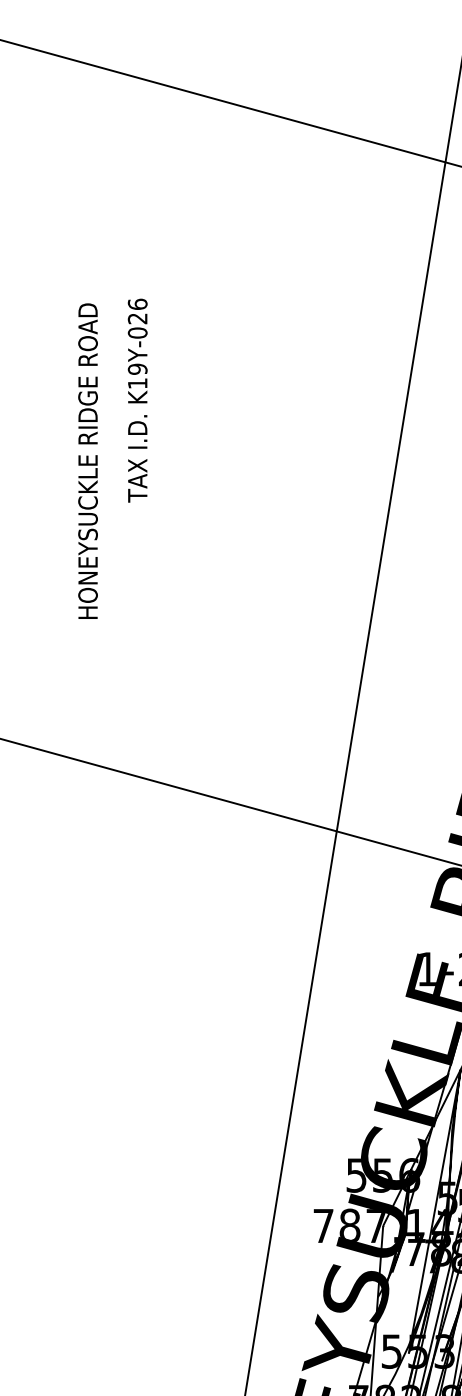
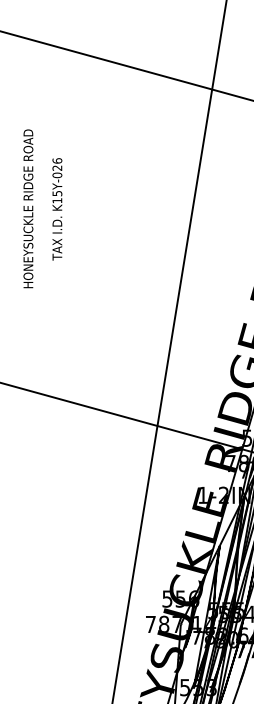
text: (135, 369) -> (56, 193), K19Y-026 -> K15Y-026
text: (88, 460) -> (28, 208), moved

